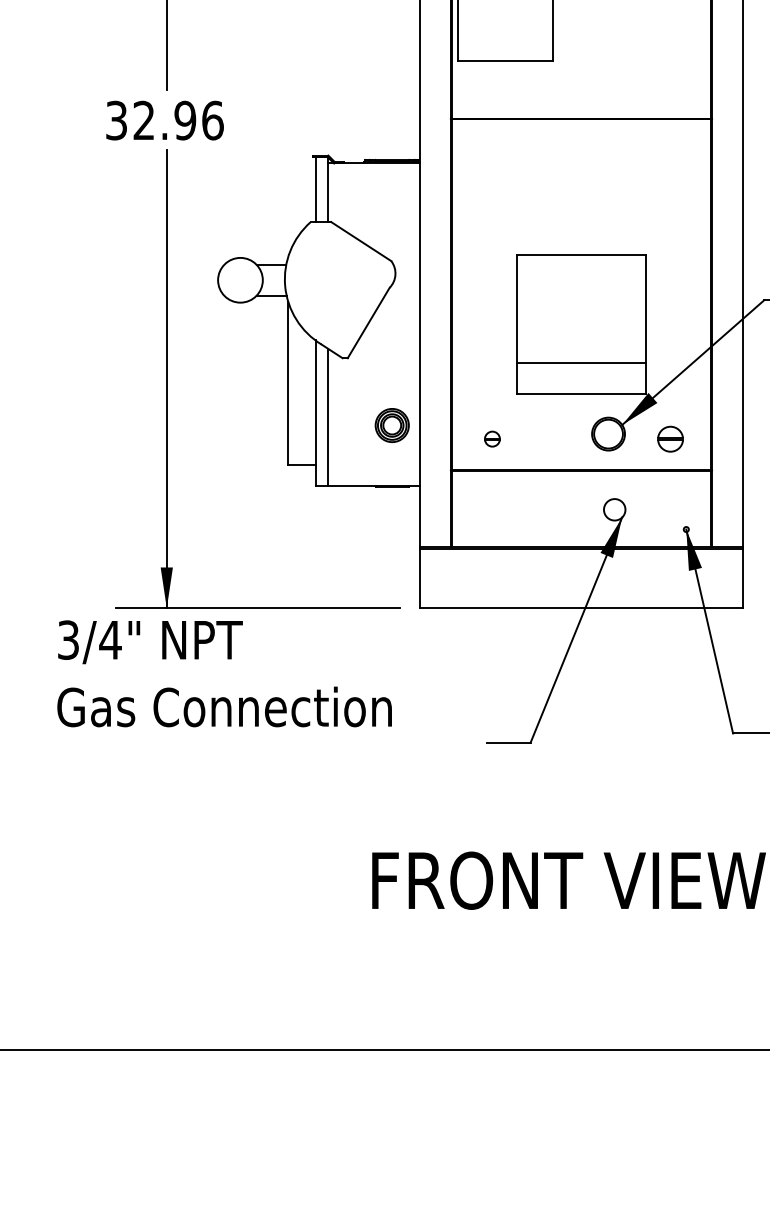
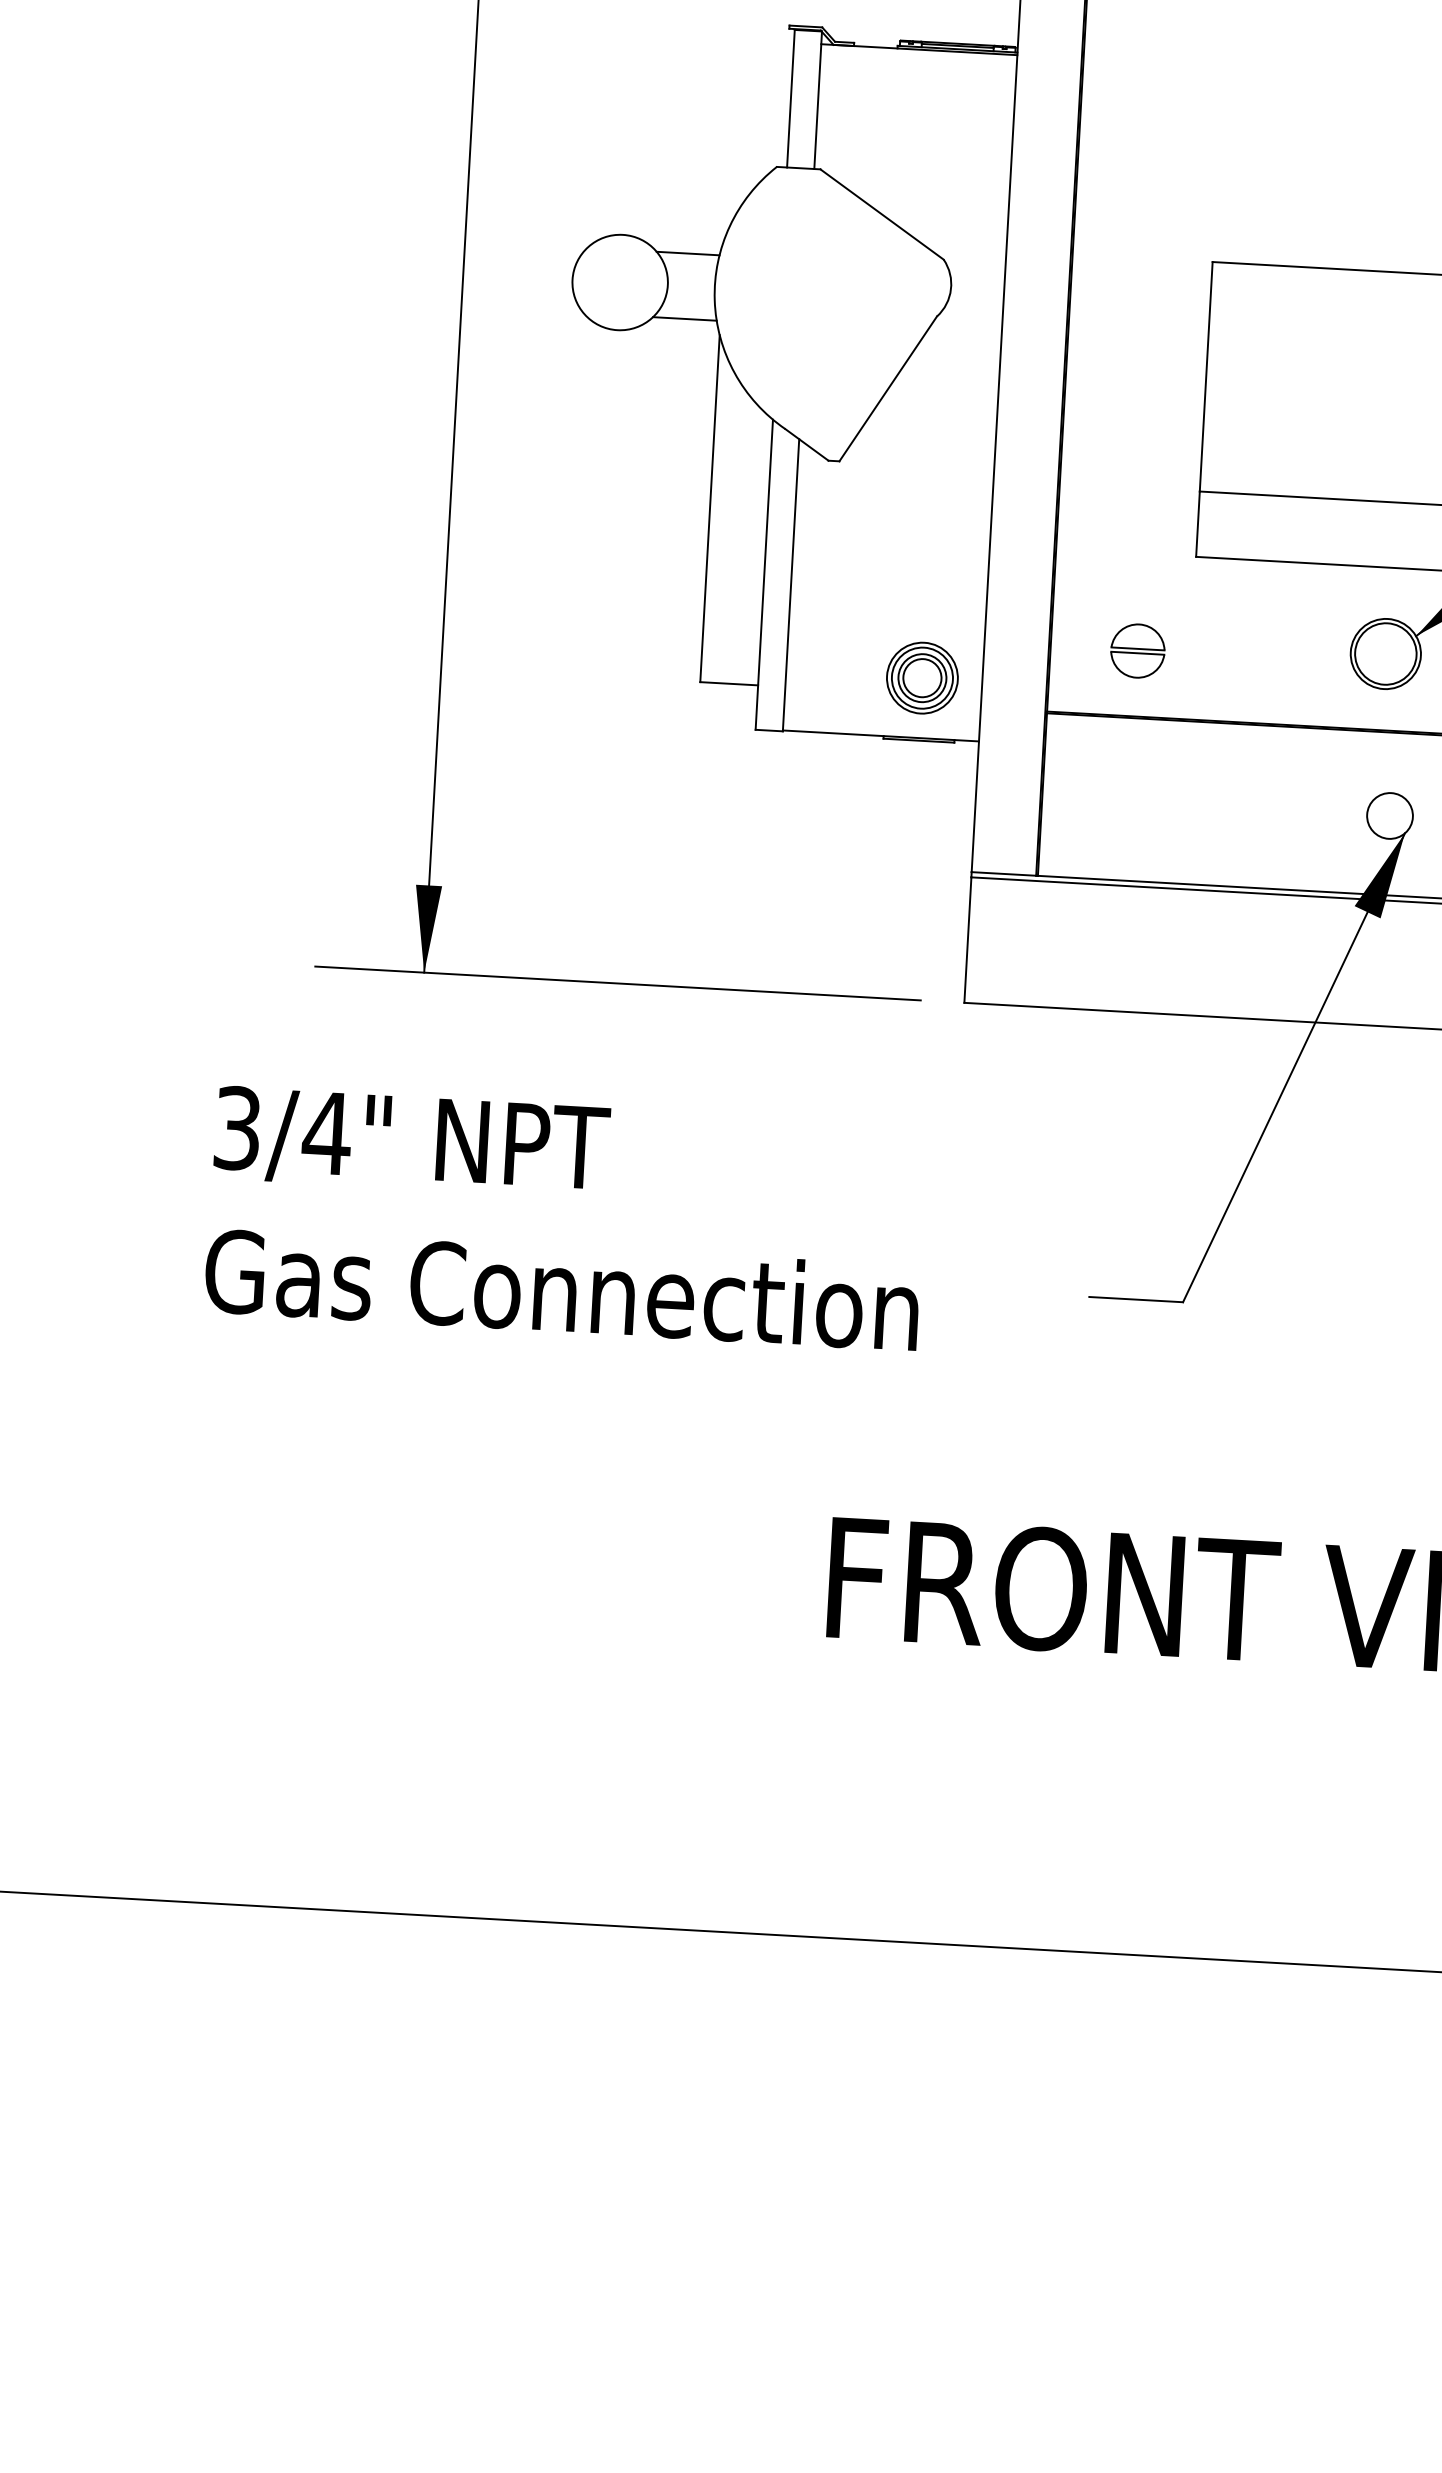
part: (391, 425) -> (920, 677), moved
part: (492, 438) -> (1138, 649), size x1.67
text: (224, 673) -> (565, 1217), moved

